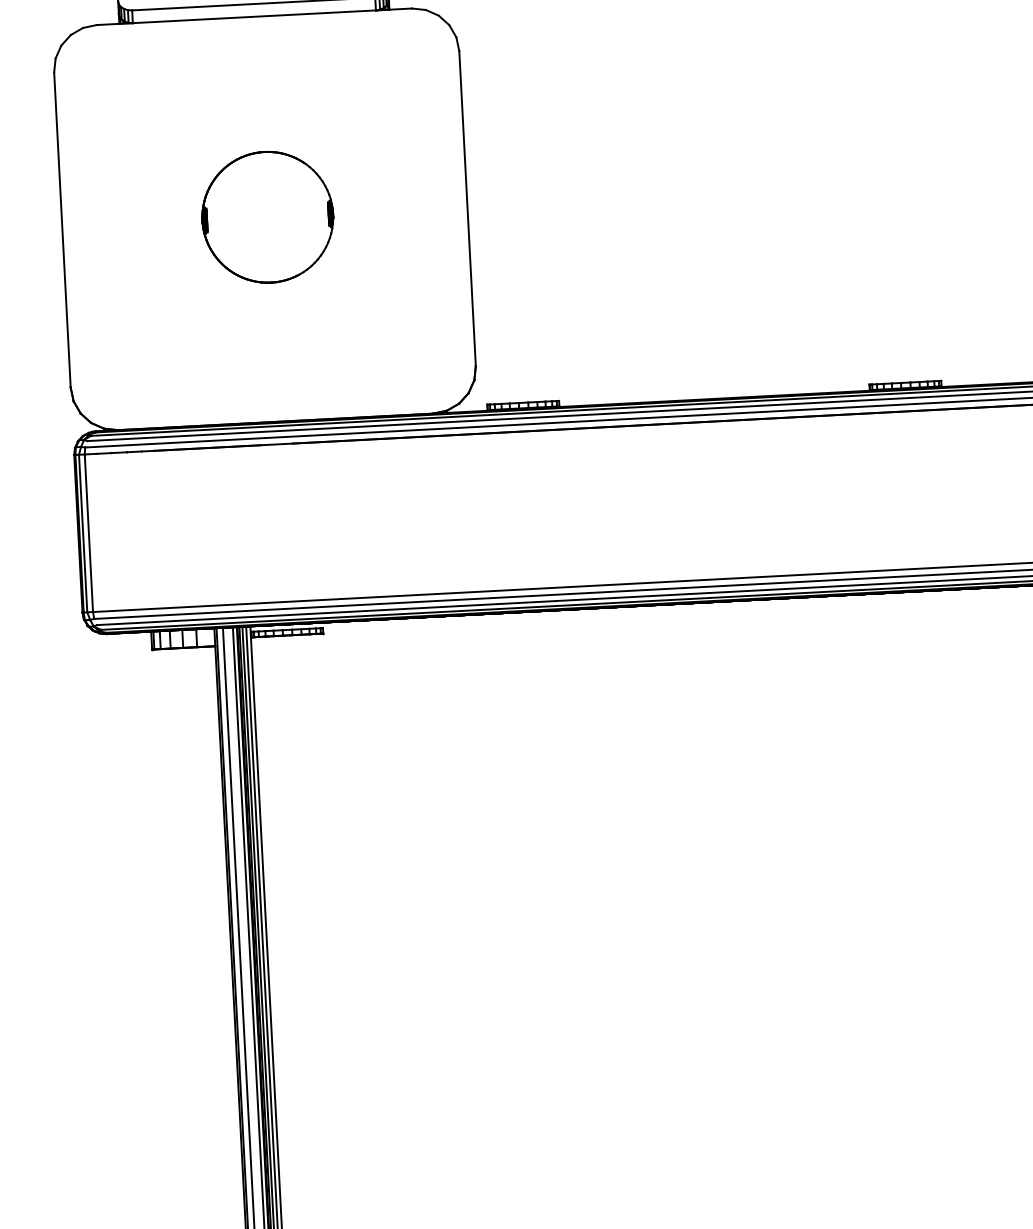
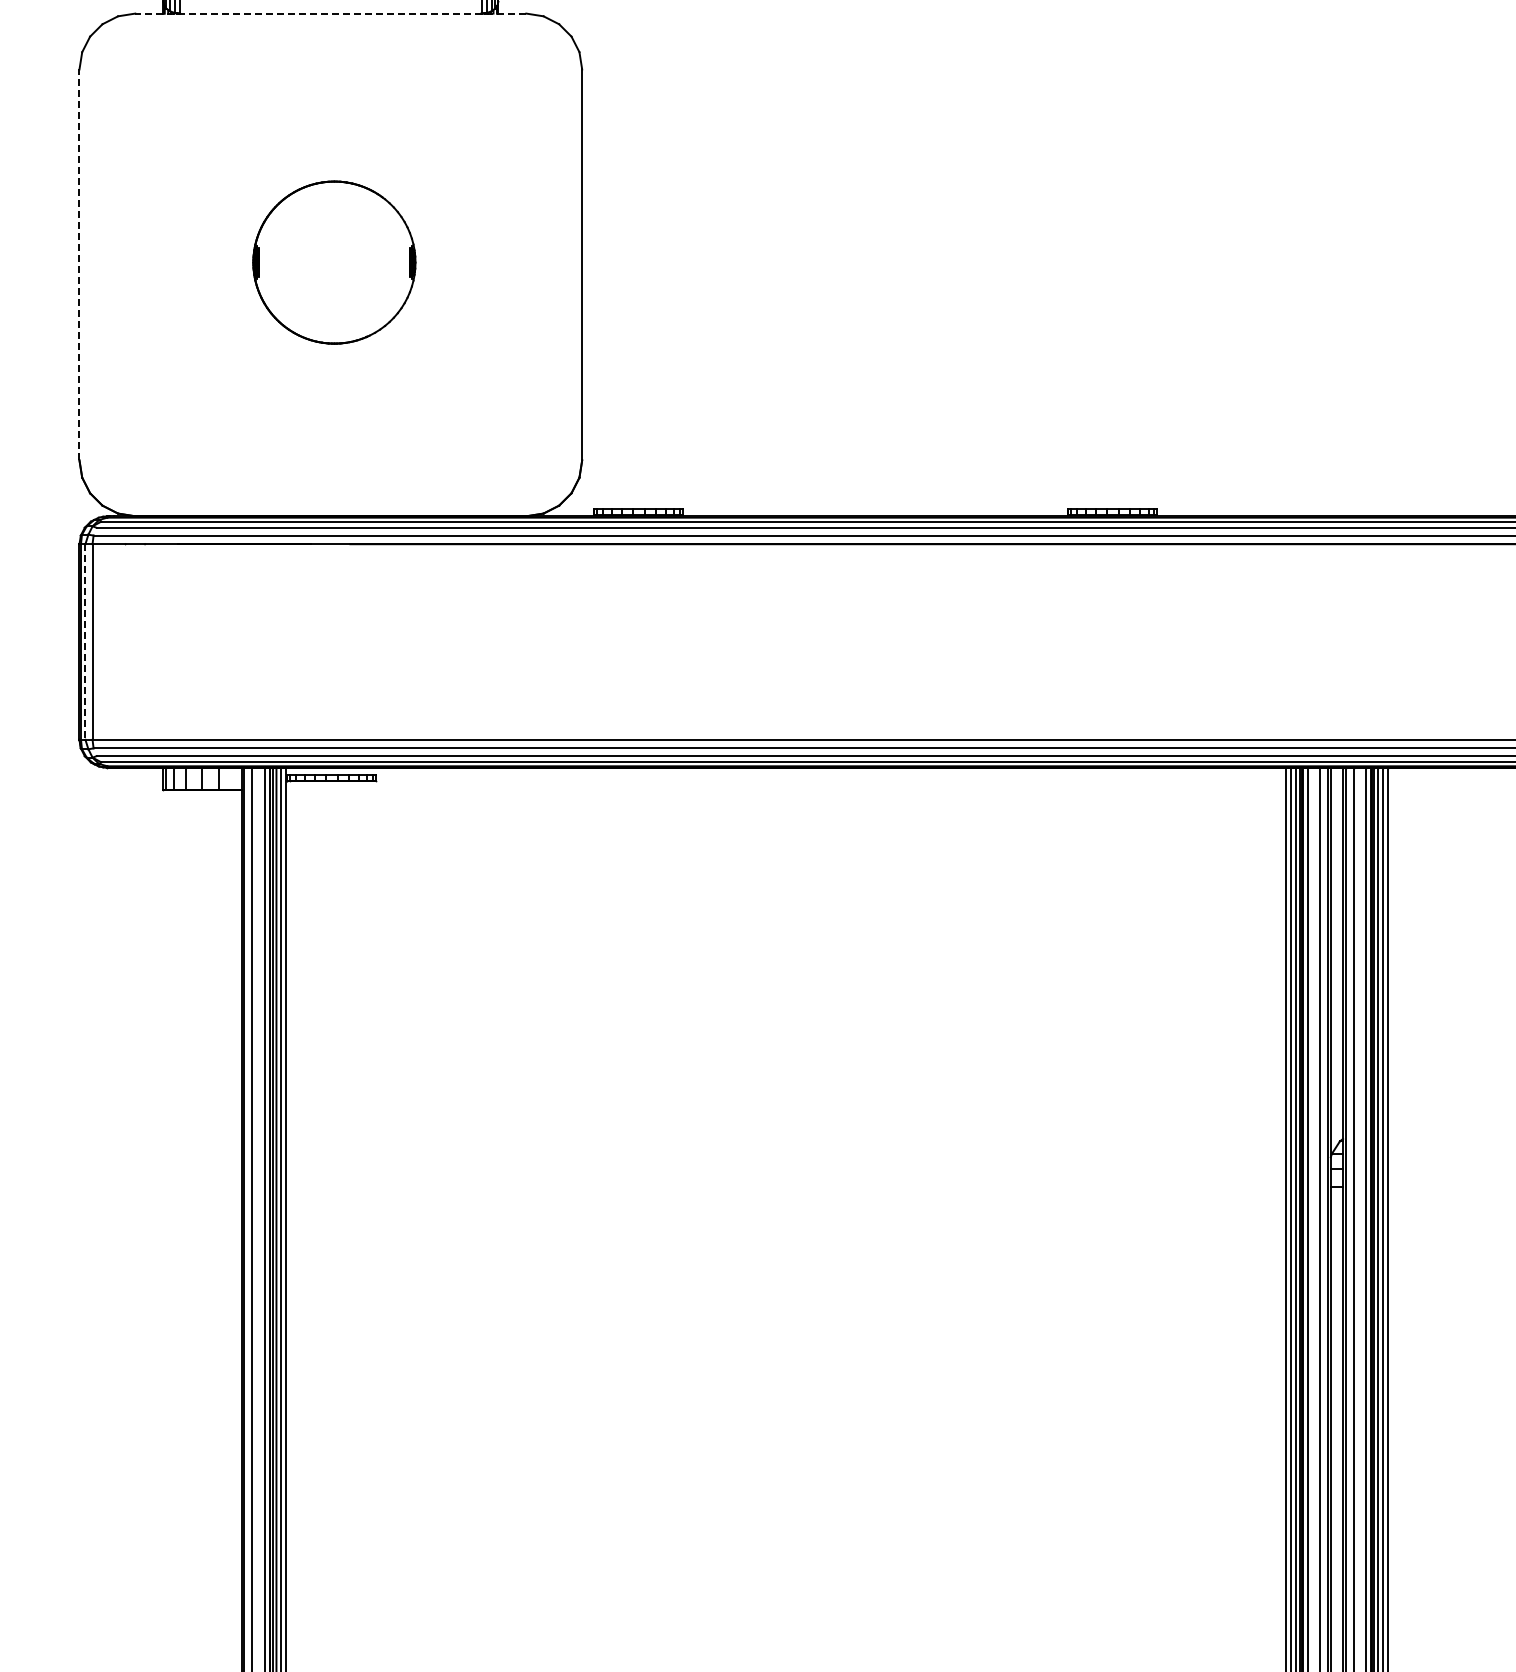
line: (254, 16) -> (330, 13), solid -> dashed
line: (62, 229) -> (79, 264), solid -> dashed
line: (83, 533) -> (85, 641), solid -> dashed

